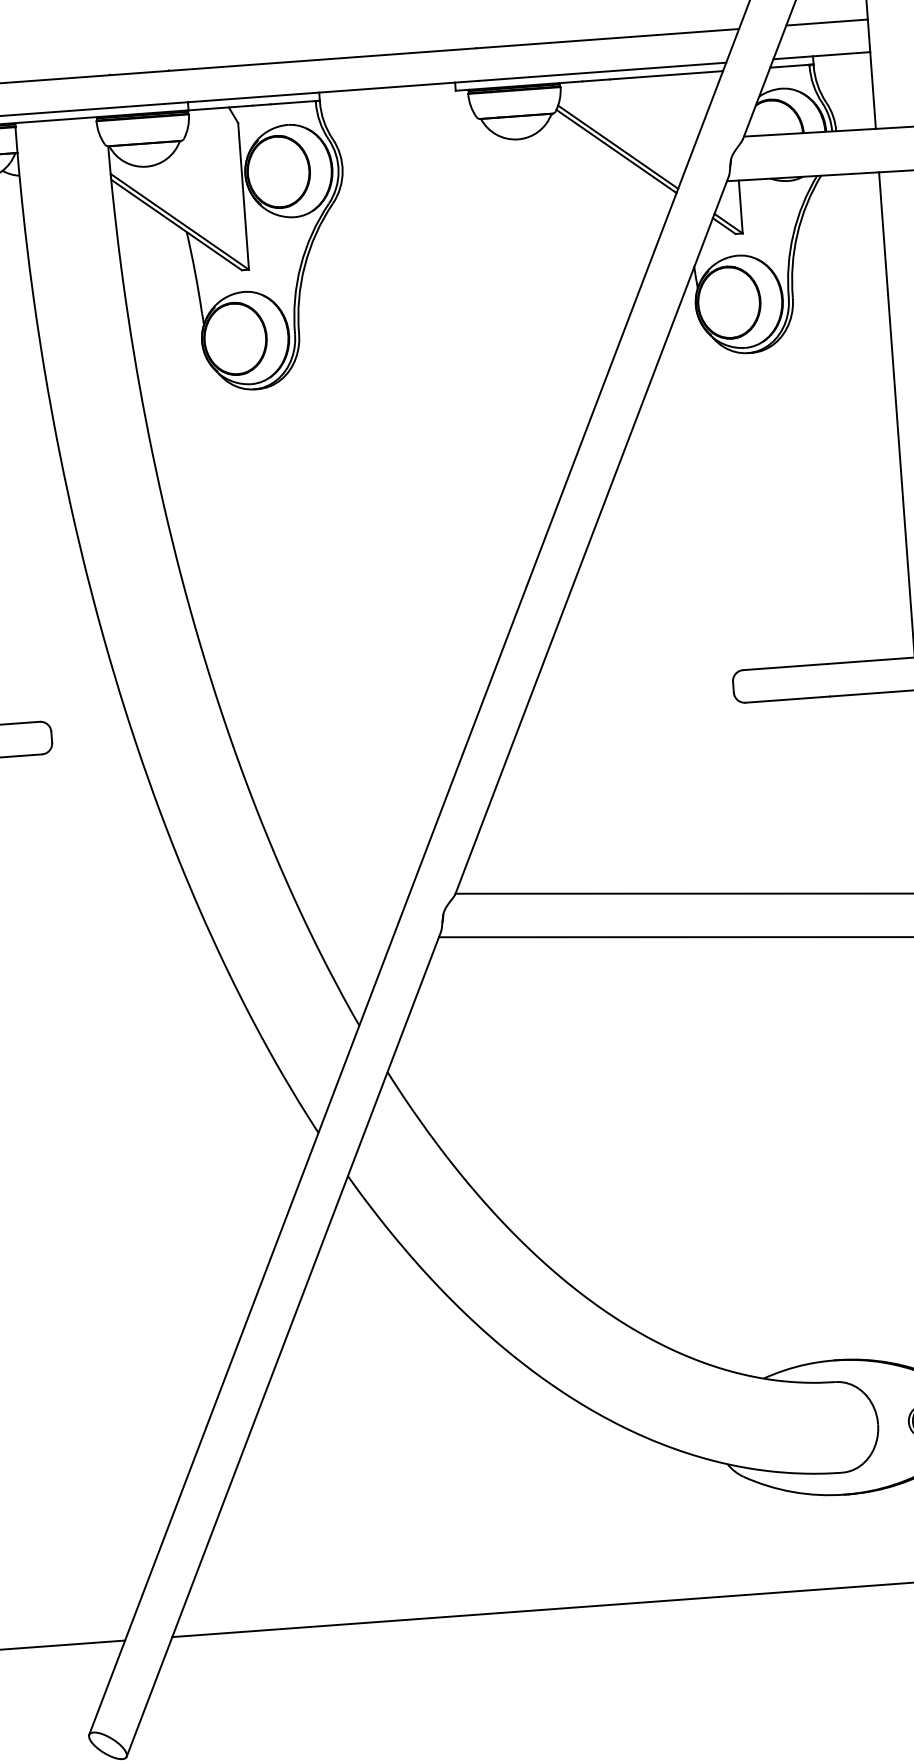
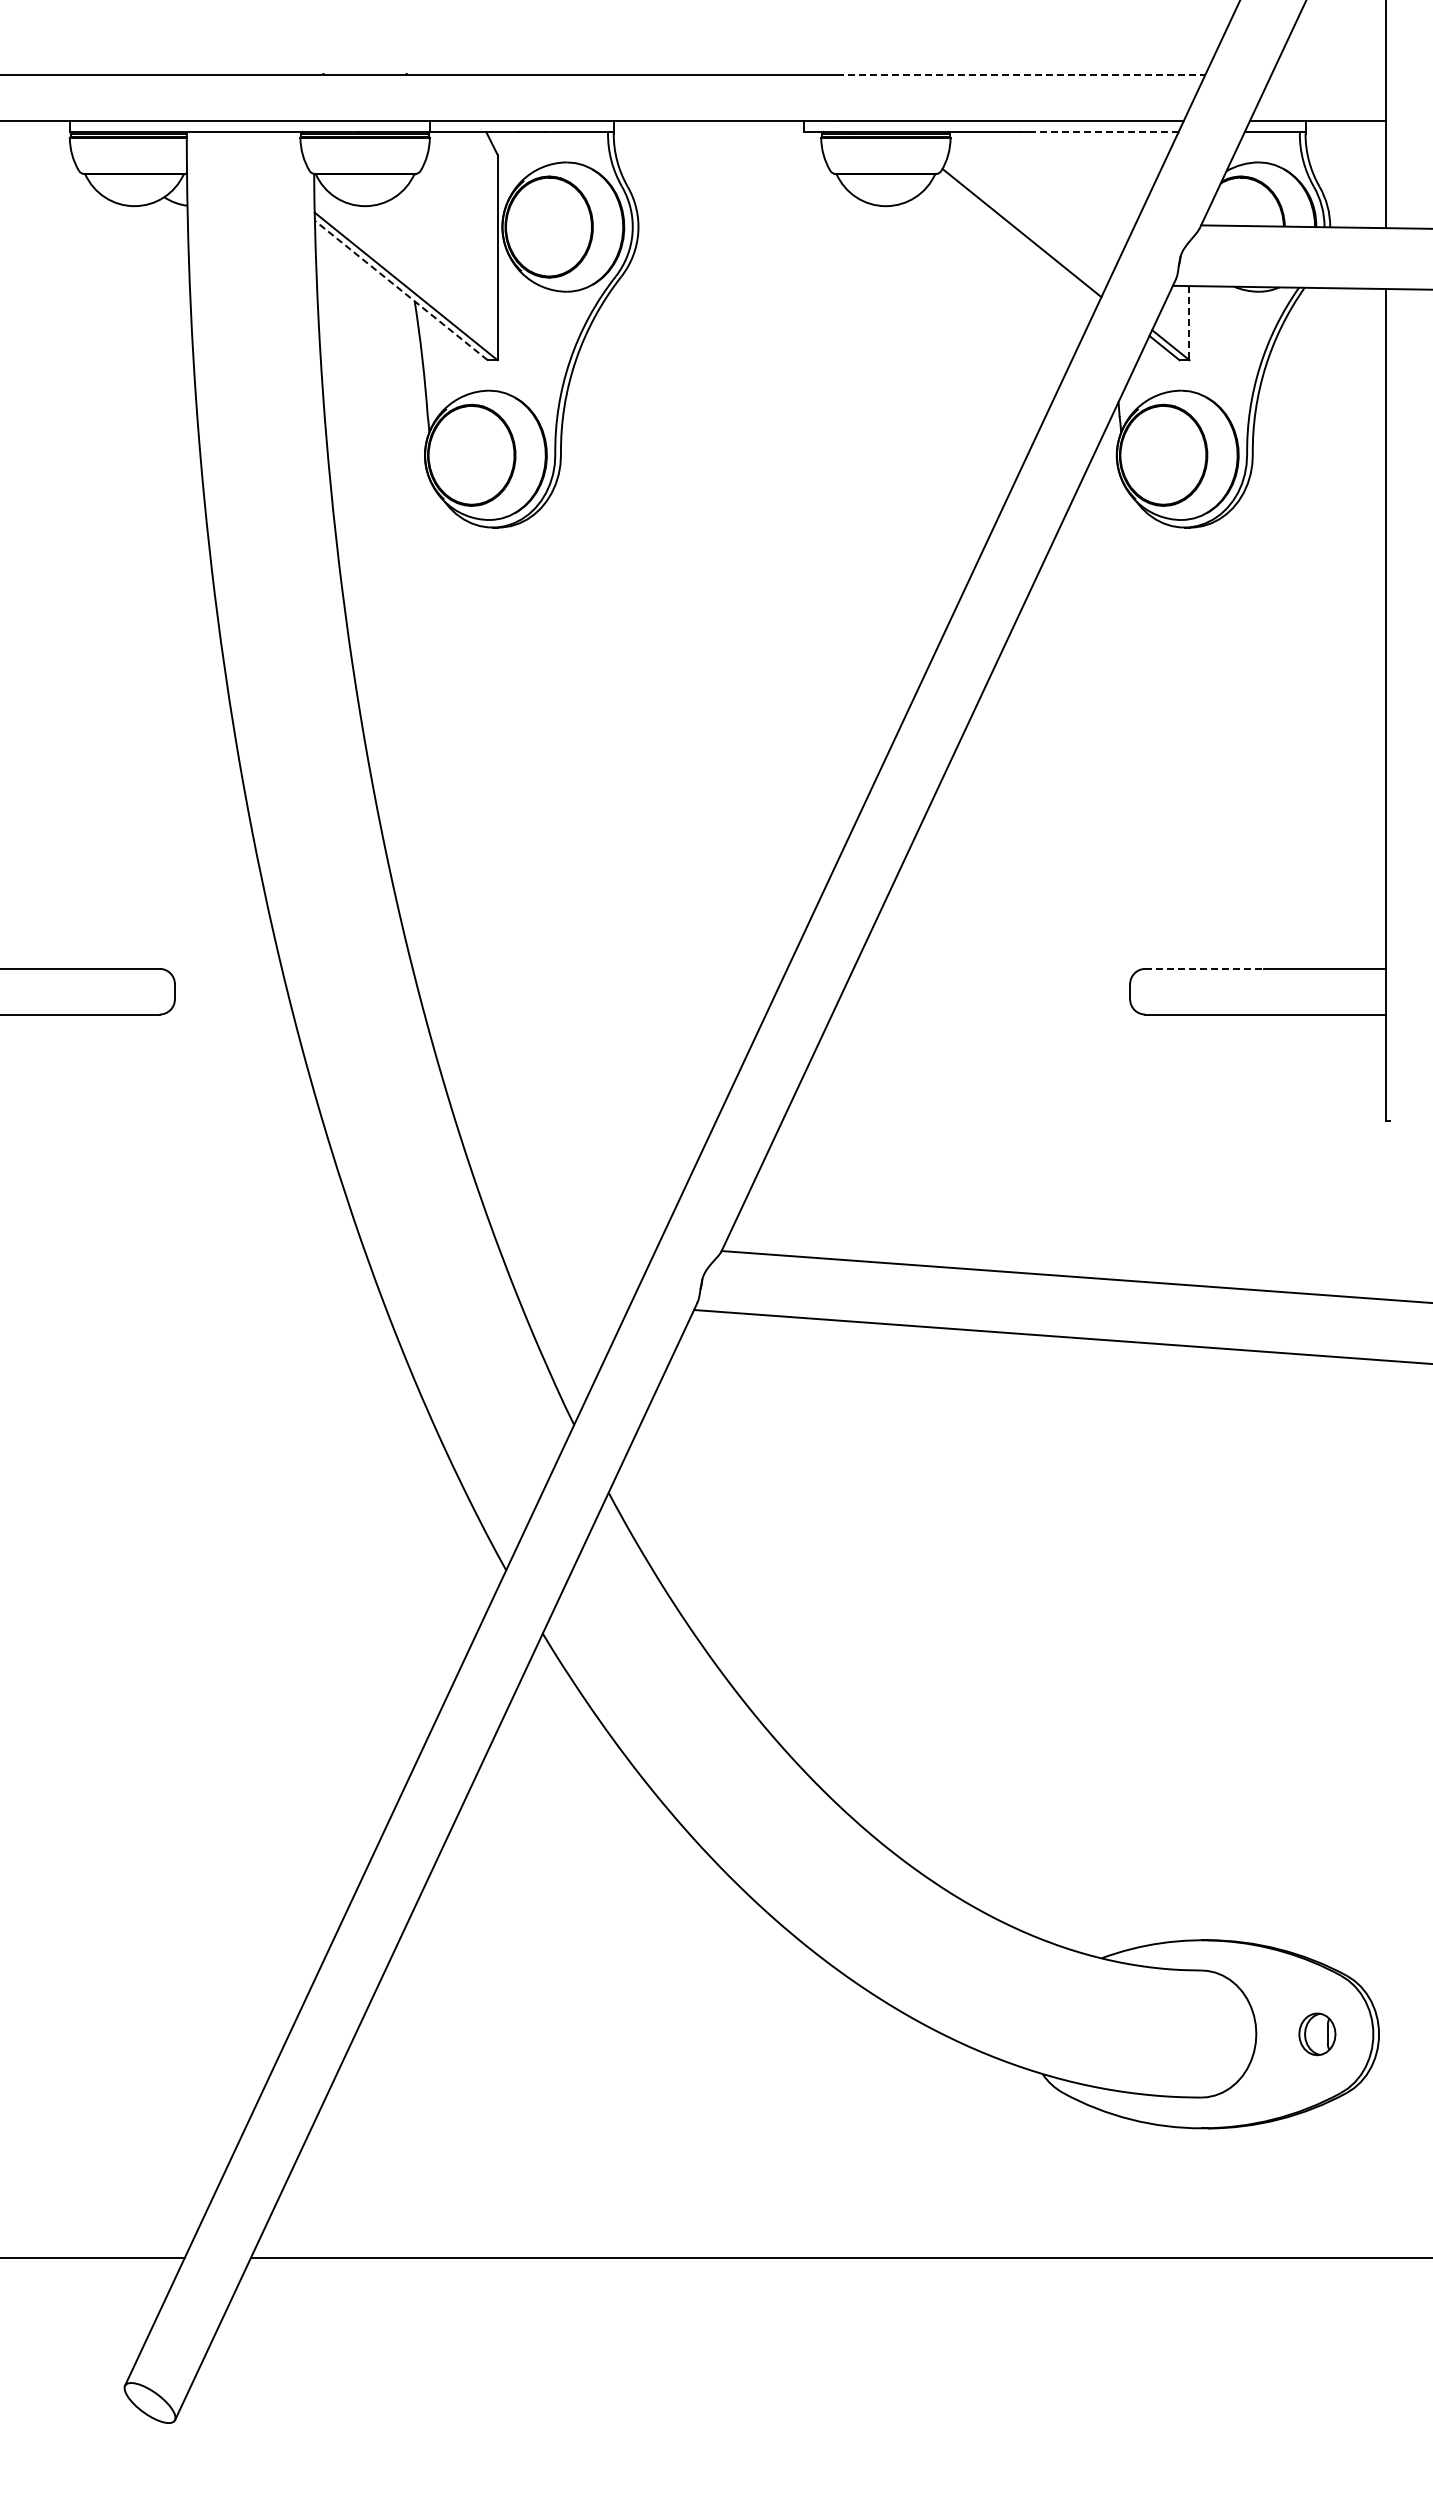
line: (826, 22) -> (1328, 74), removed
line: (607, 38) -> (1021, 74), solid -> dashed
line: (668, 75) -> (1102, 132), solid -> dashed
line: (618, 147) -> (1024, 227), removed
line: (740, 207) -> (1189, 323), solid -> dashed
line: (175, 225) -> (400, 290), solid -> dashed
line: (786, 666) -> (1205, 968), solid -> dashed

